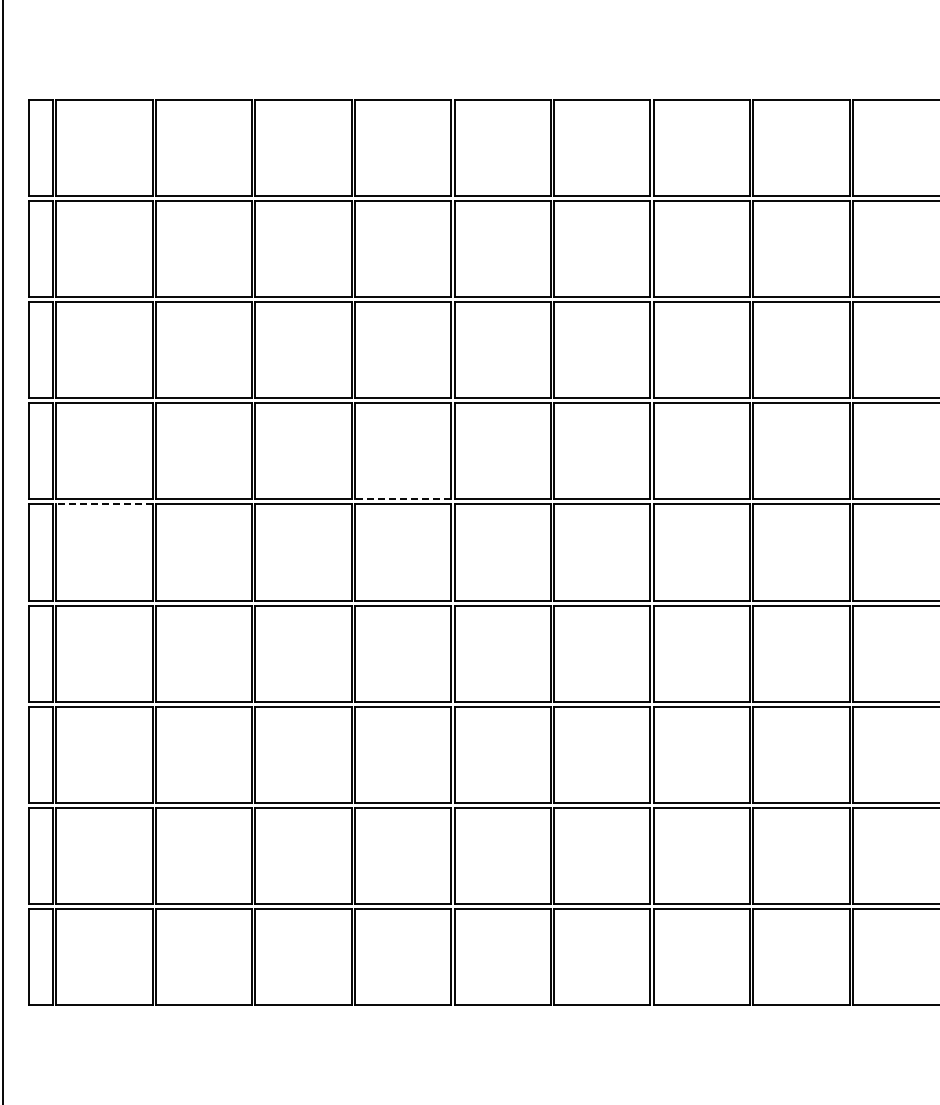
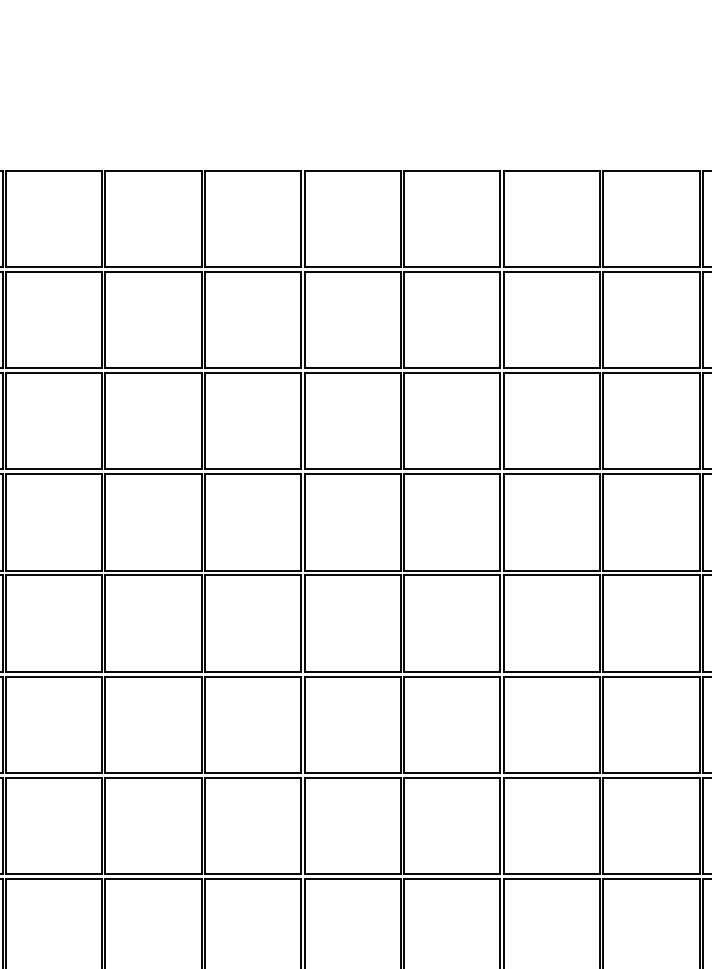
line: (402, 499) -> (352, 570), dashed -> solid
line: (103, 504) -> (53, 575), dashed -> solid

